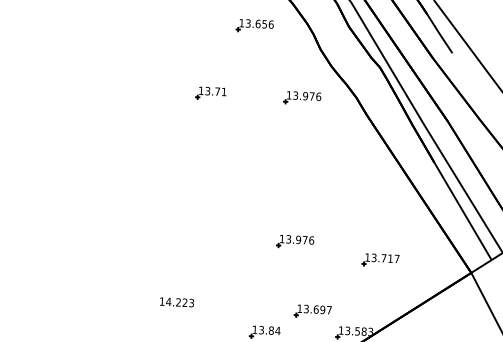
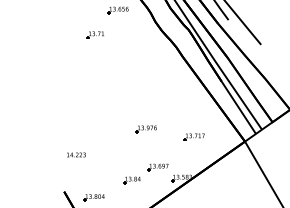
part: (209, 92) -> (94, 34), moved
part: (300, 98) -> (145, 49), removed
text: (177, 301) -> (76, 154), moved

